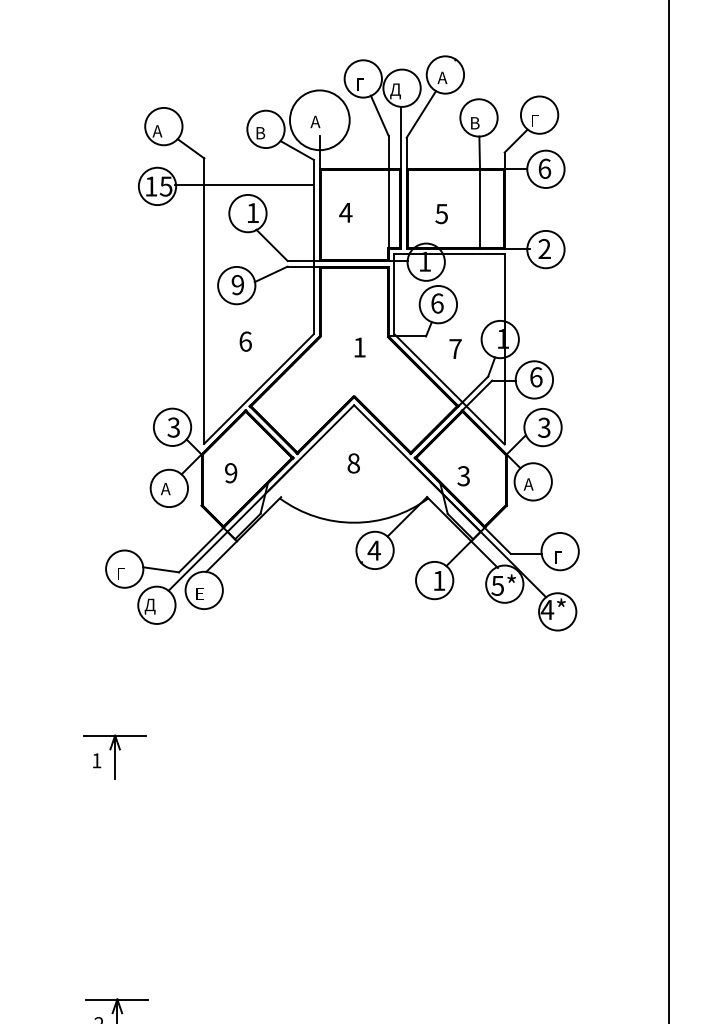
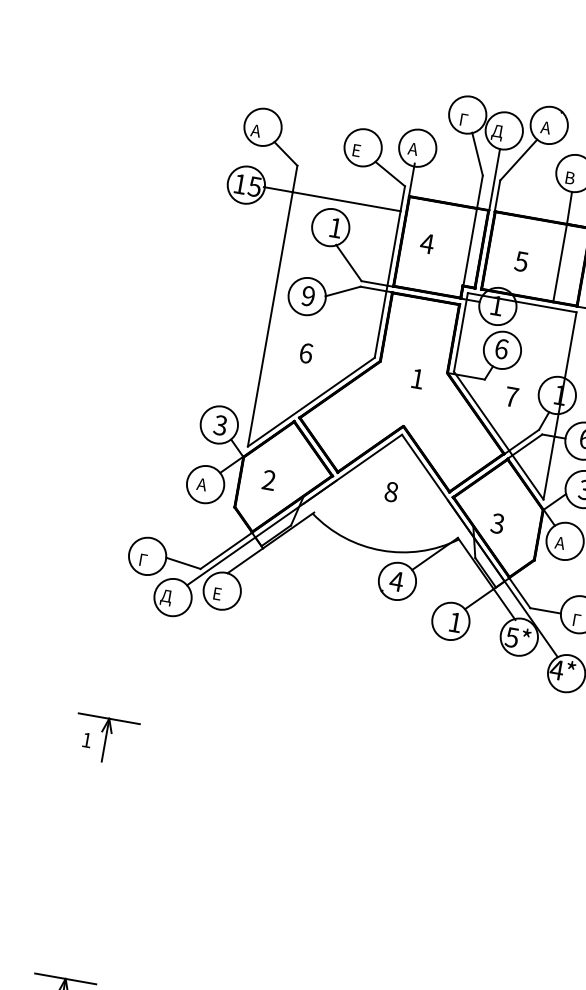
circle: (319, 119) -> (417, 147), size x0.62
text: (260, 133) -> (357, 150), В -> Е
text: (231, 473) -> (269, 480), 9 -> 2

